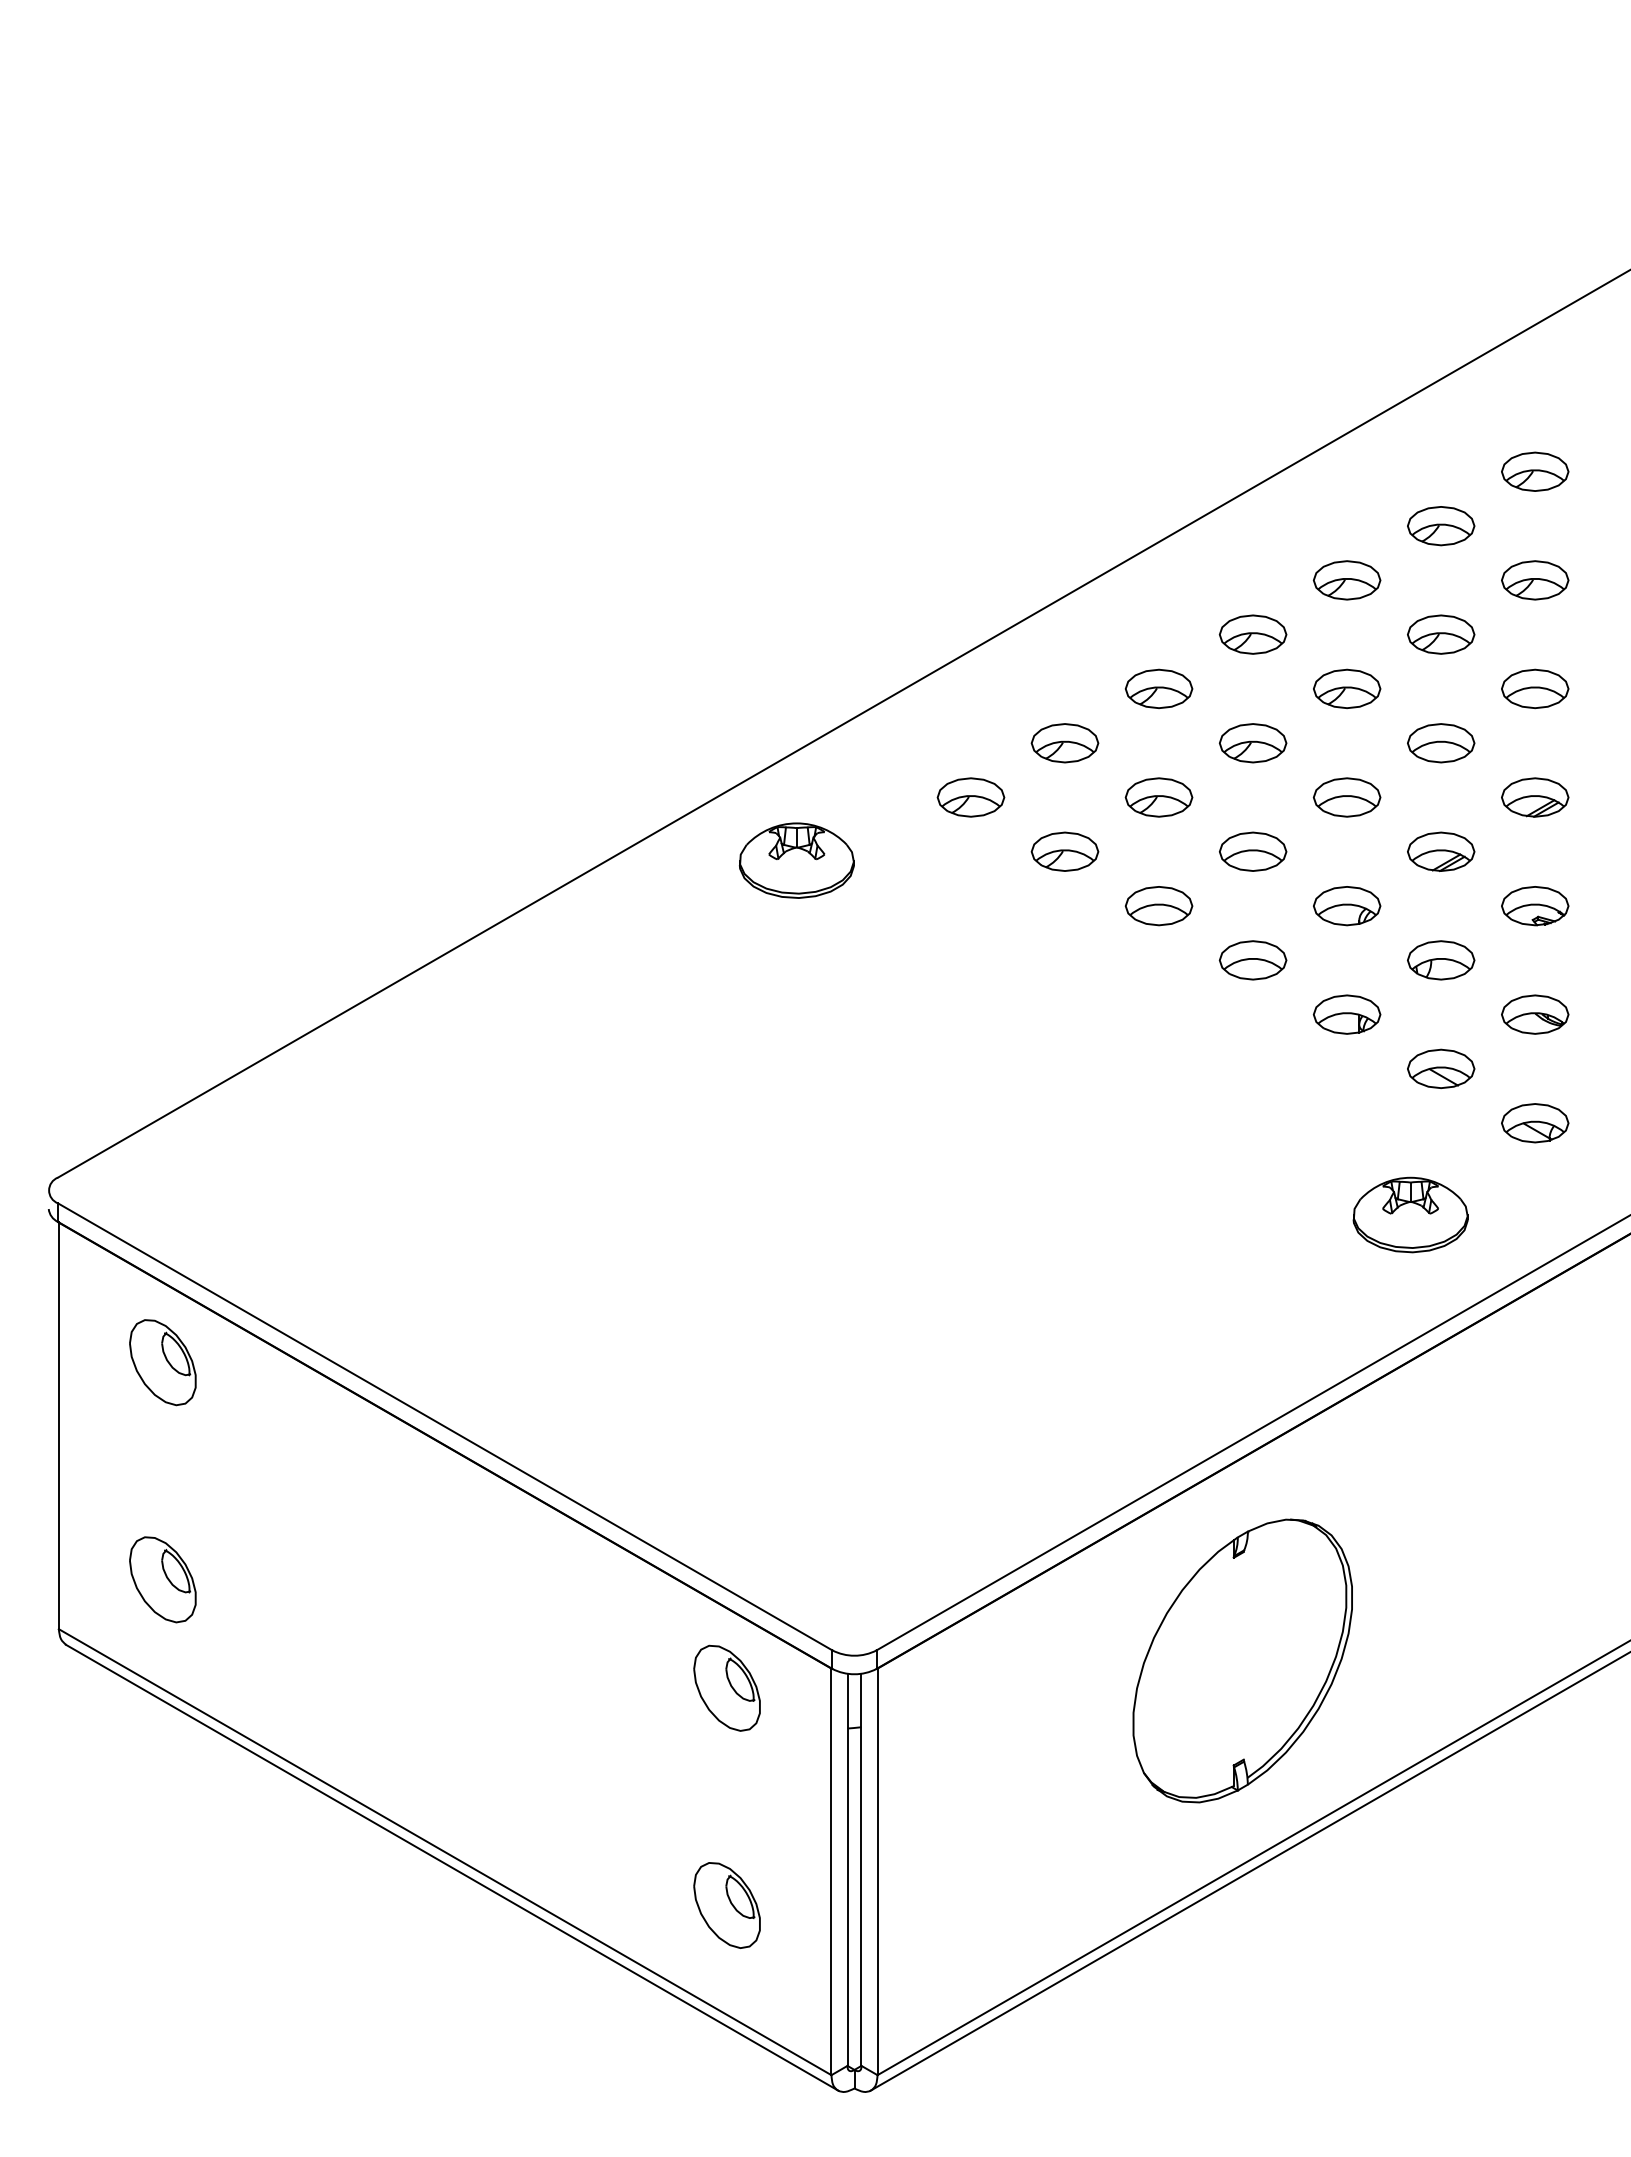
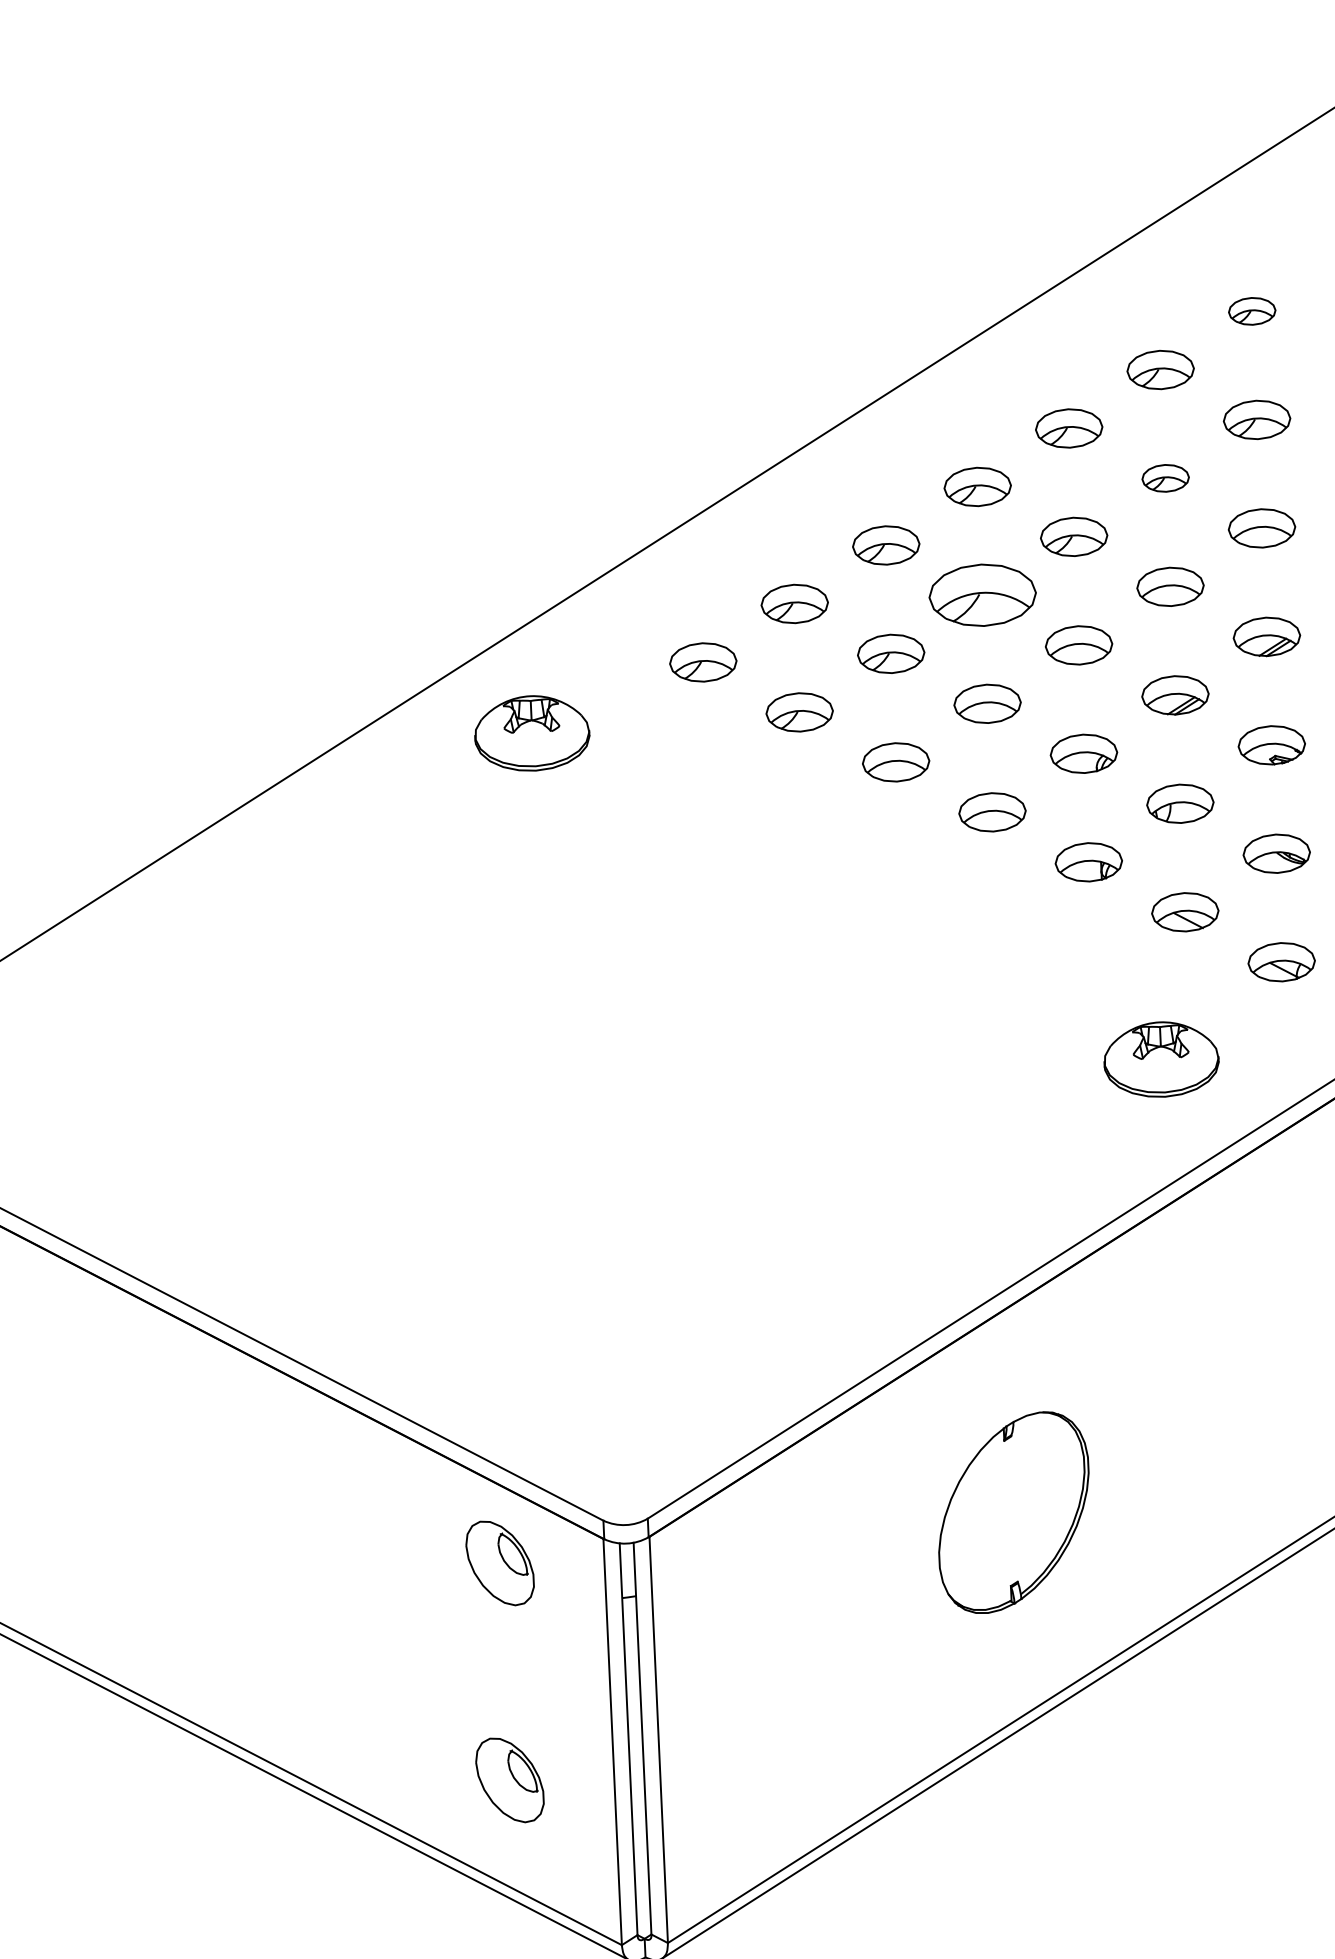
part: (1535, 471) -> (1252, 311), size x0.7
part: (1441, 634) -> (1165, 478), size x0.7
part: (1252, 743) -> (982, 595), size x1.6
part: (1242, 1660) -> (1013, 1512), size x0.7

